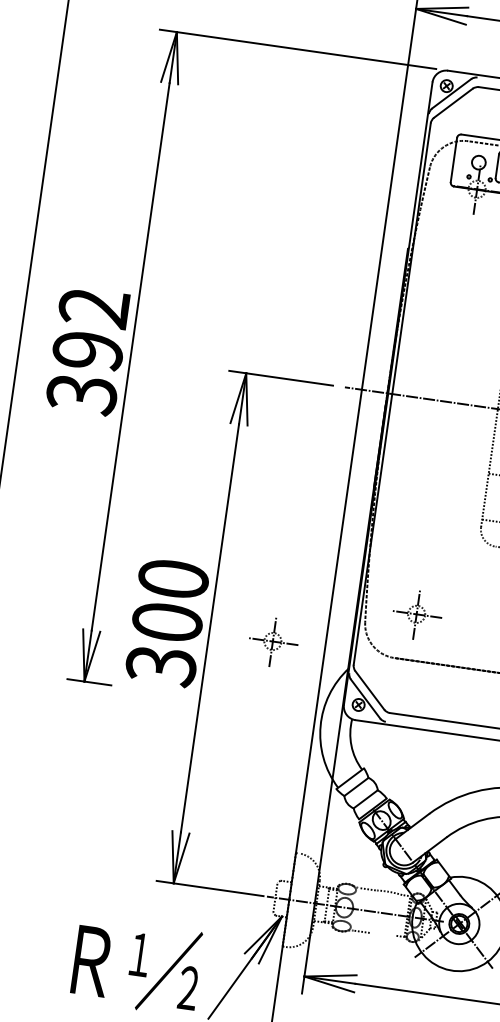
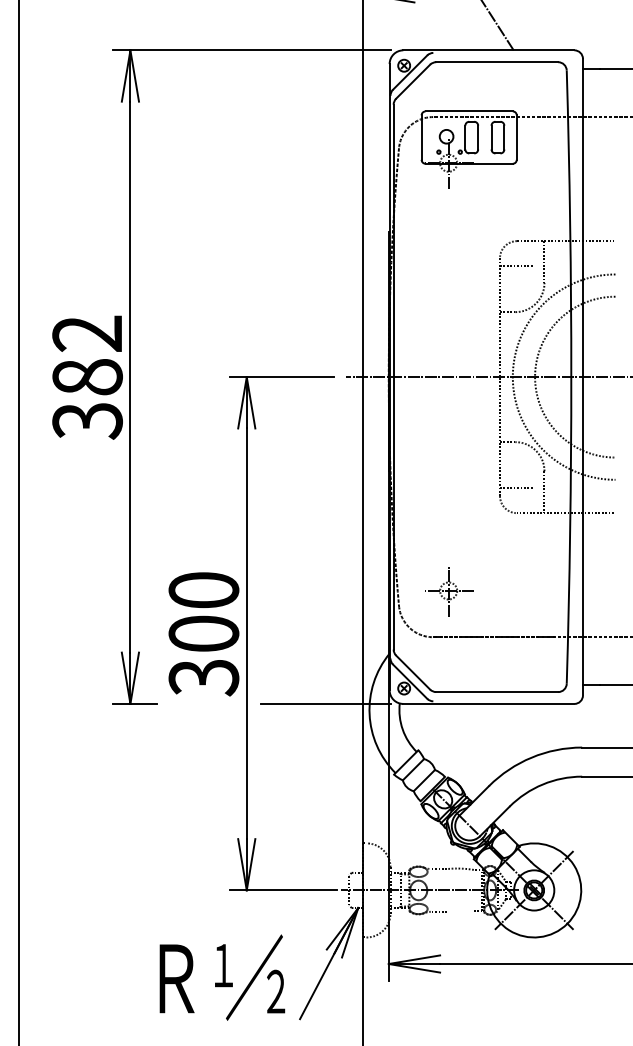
text: (87, 351) -> (87, 377), 392 -> 382
part: (273, 642) -> (311, 638), removed
line: (279, 708) -> (326, 703), added

